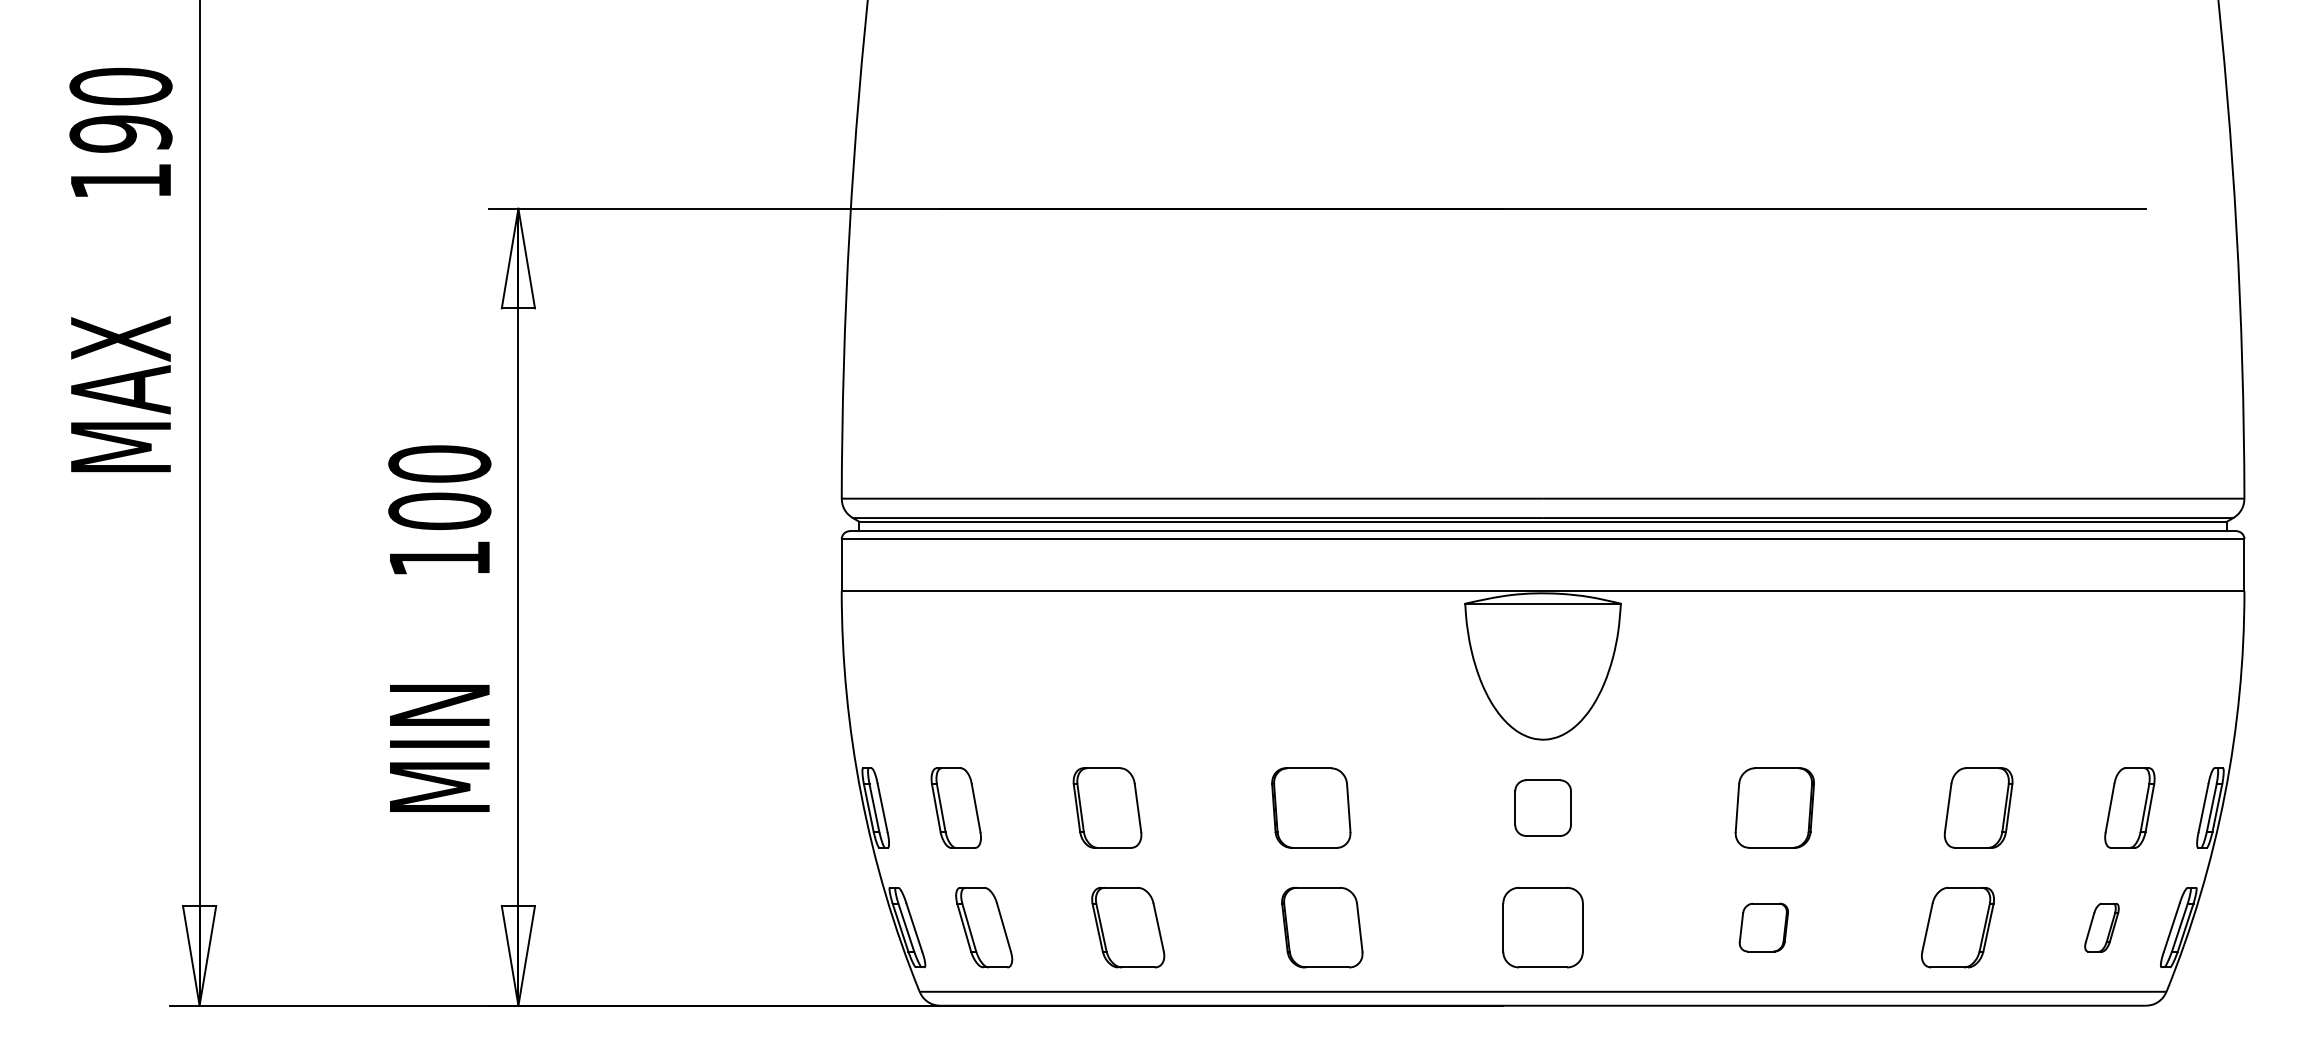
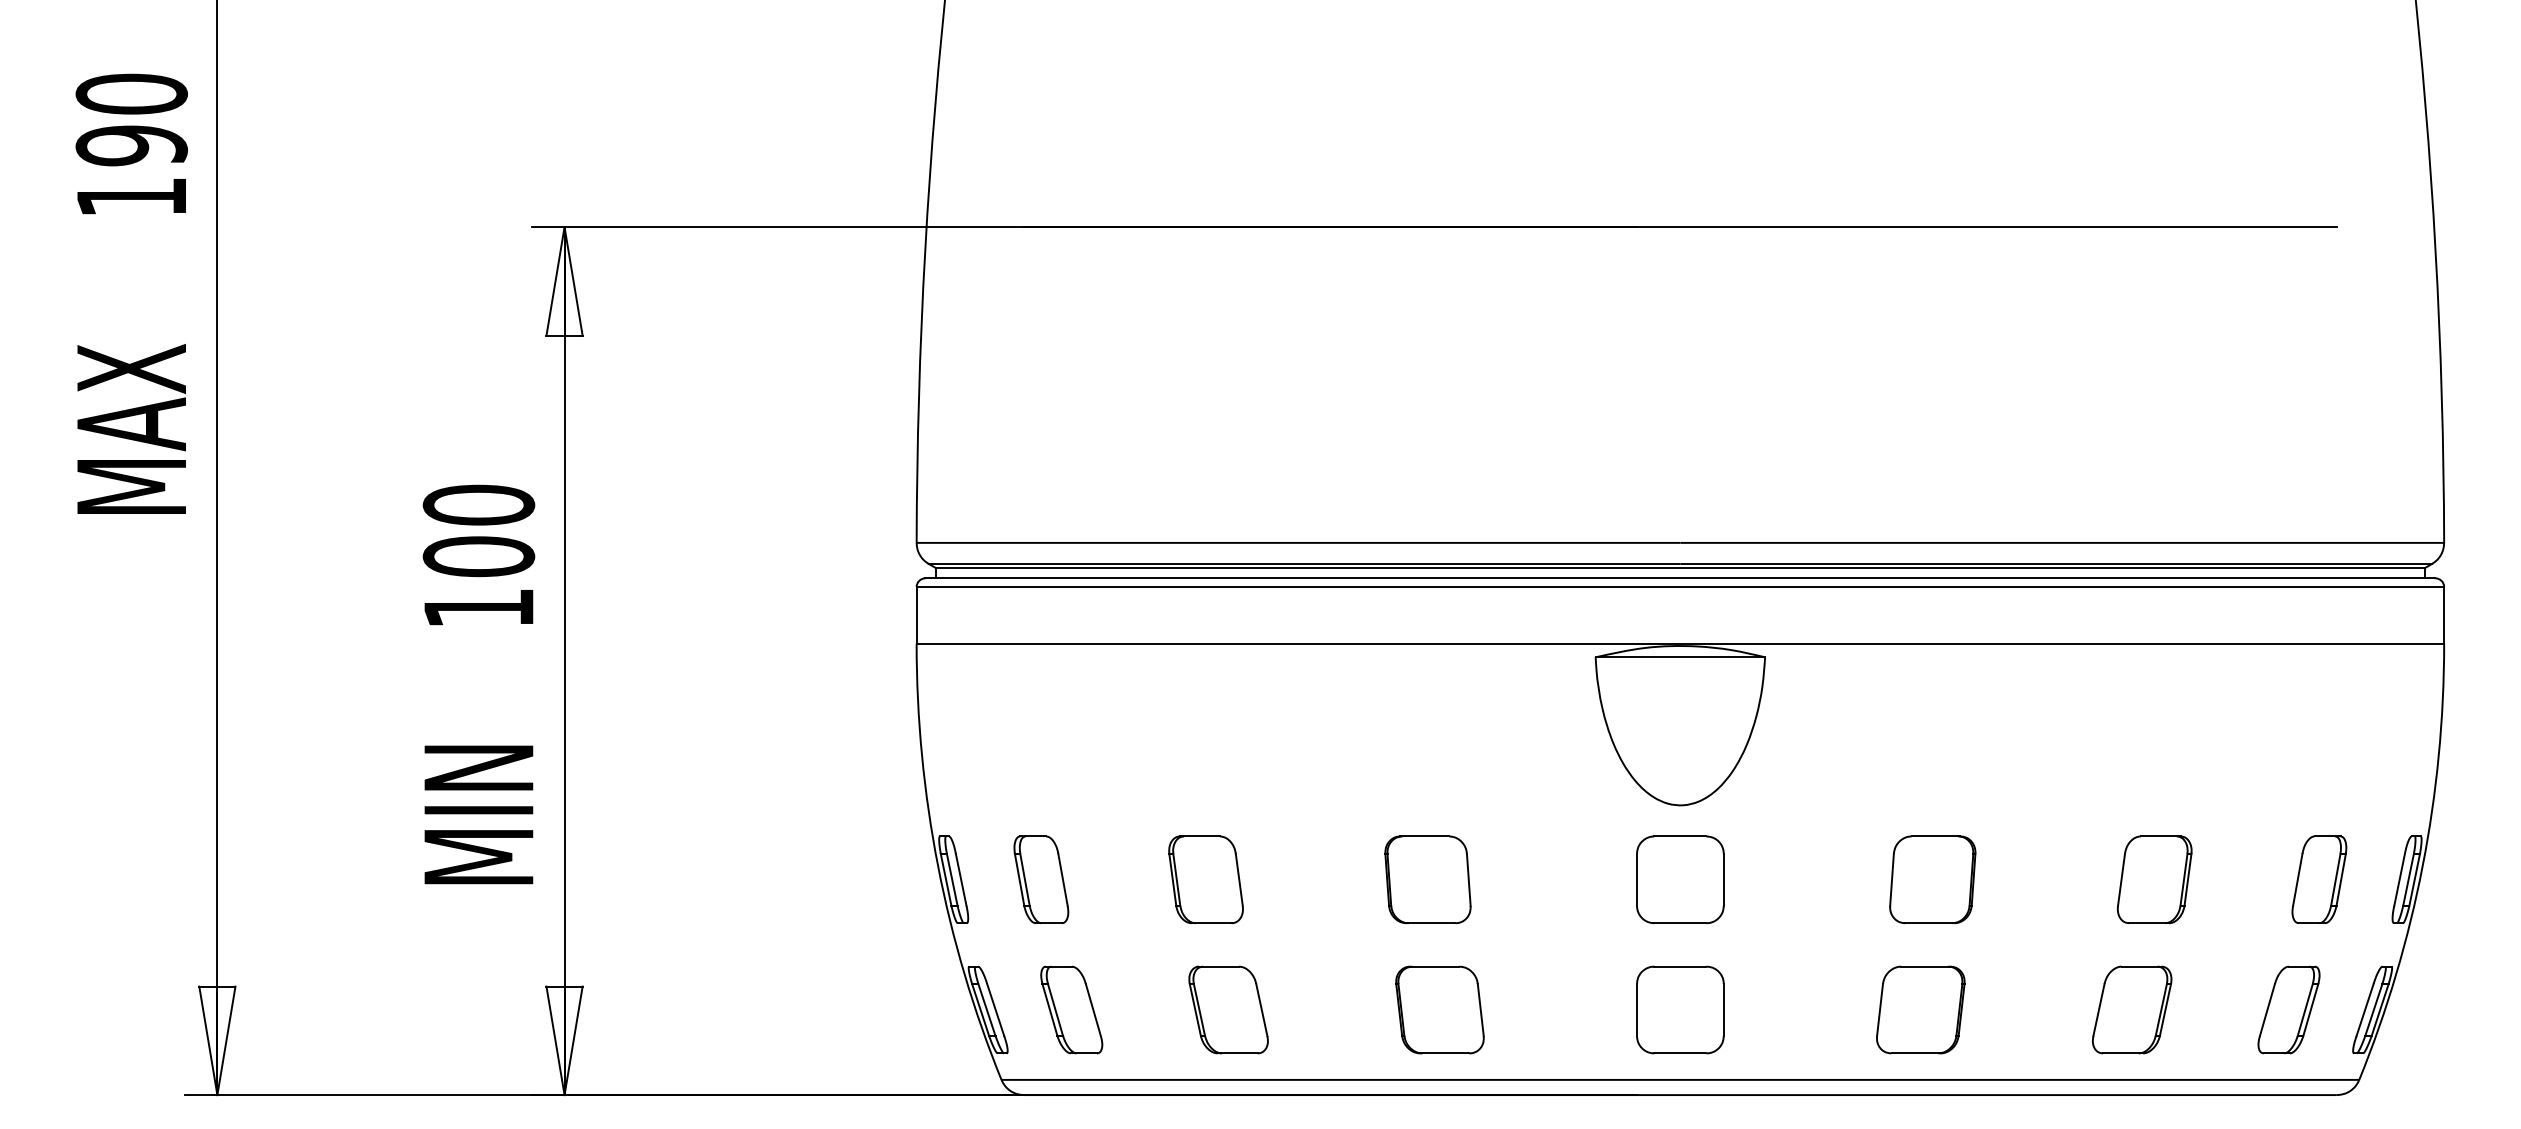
part: (1543, 807) -> (1680, 879), size x1.43
part: (1763, 927) -> (1920, 1009), size x1.67
part: (2101, 927) -> (2288, 1009), size x1.67

